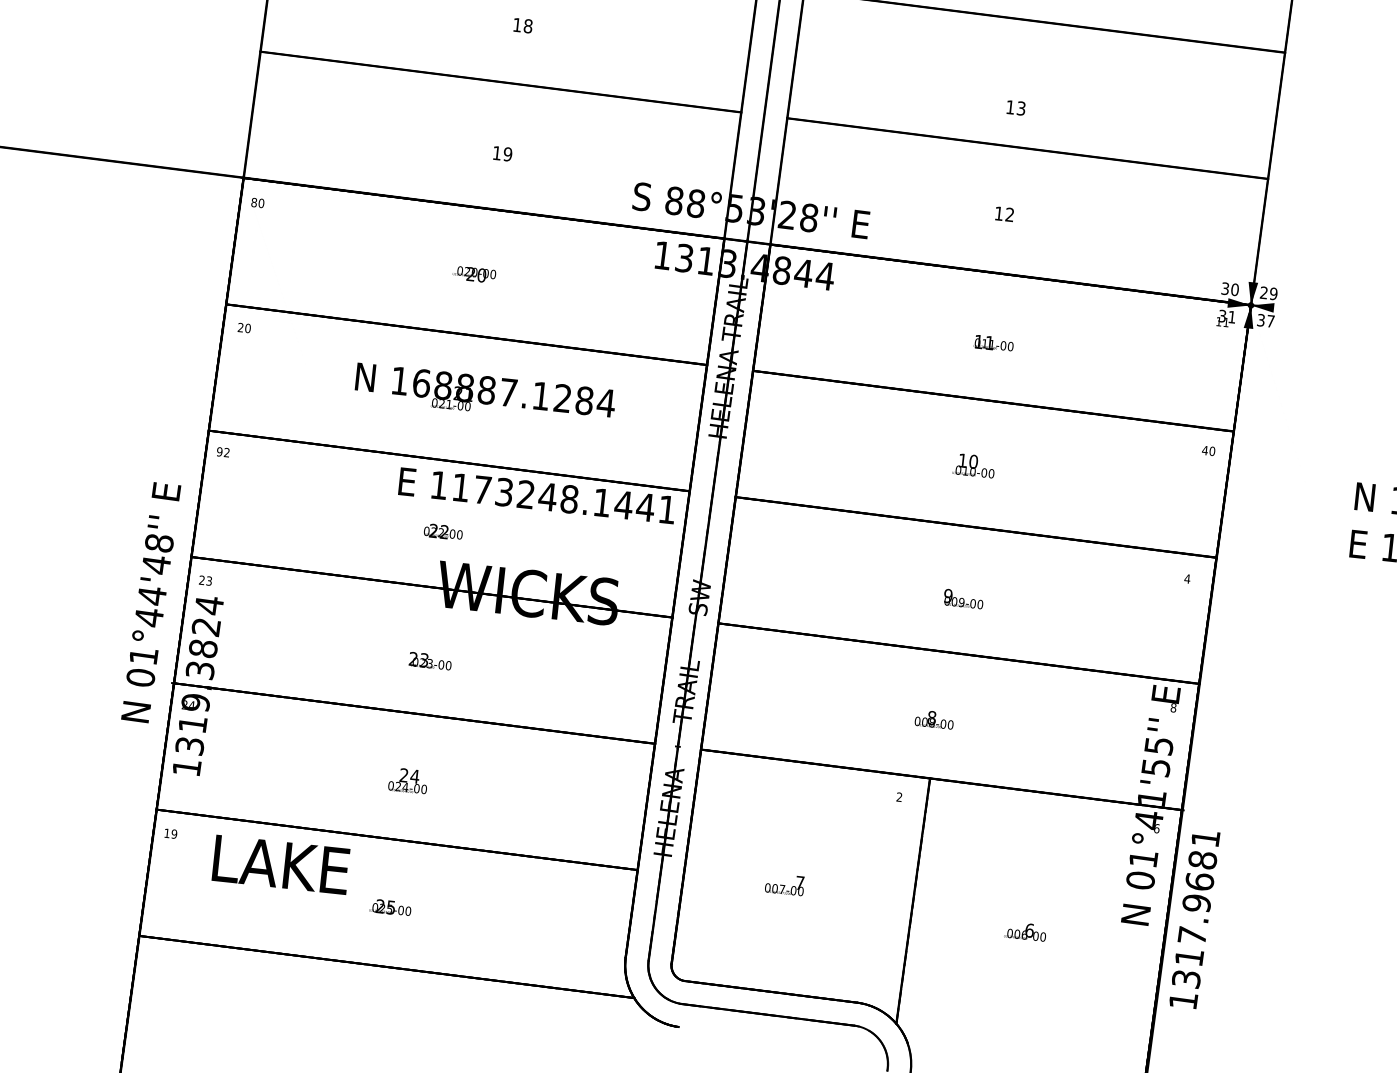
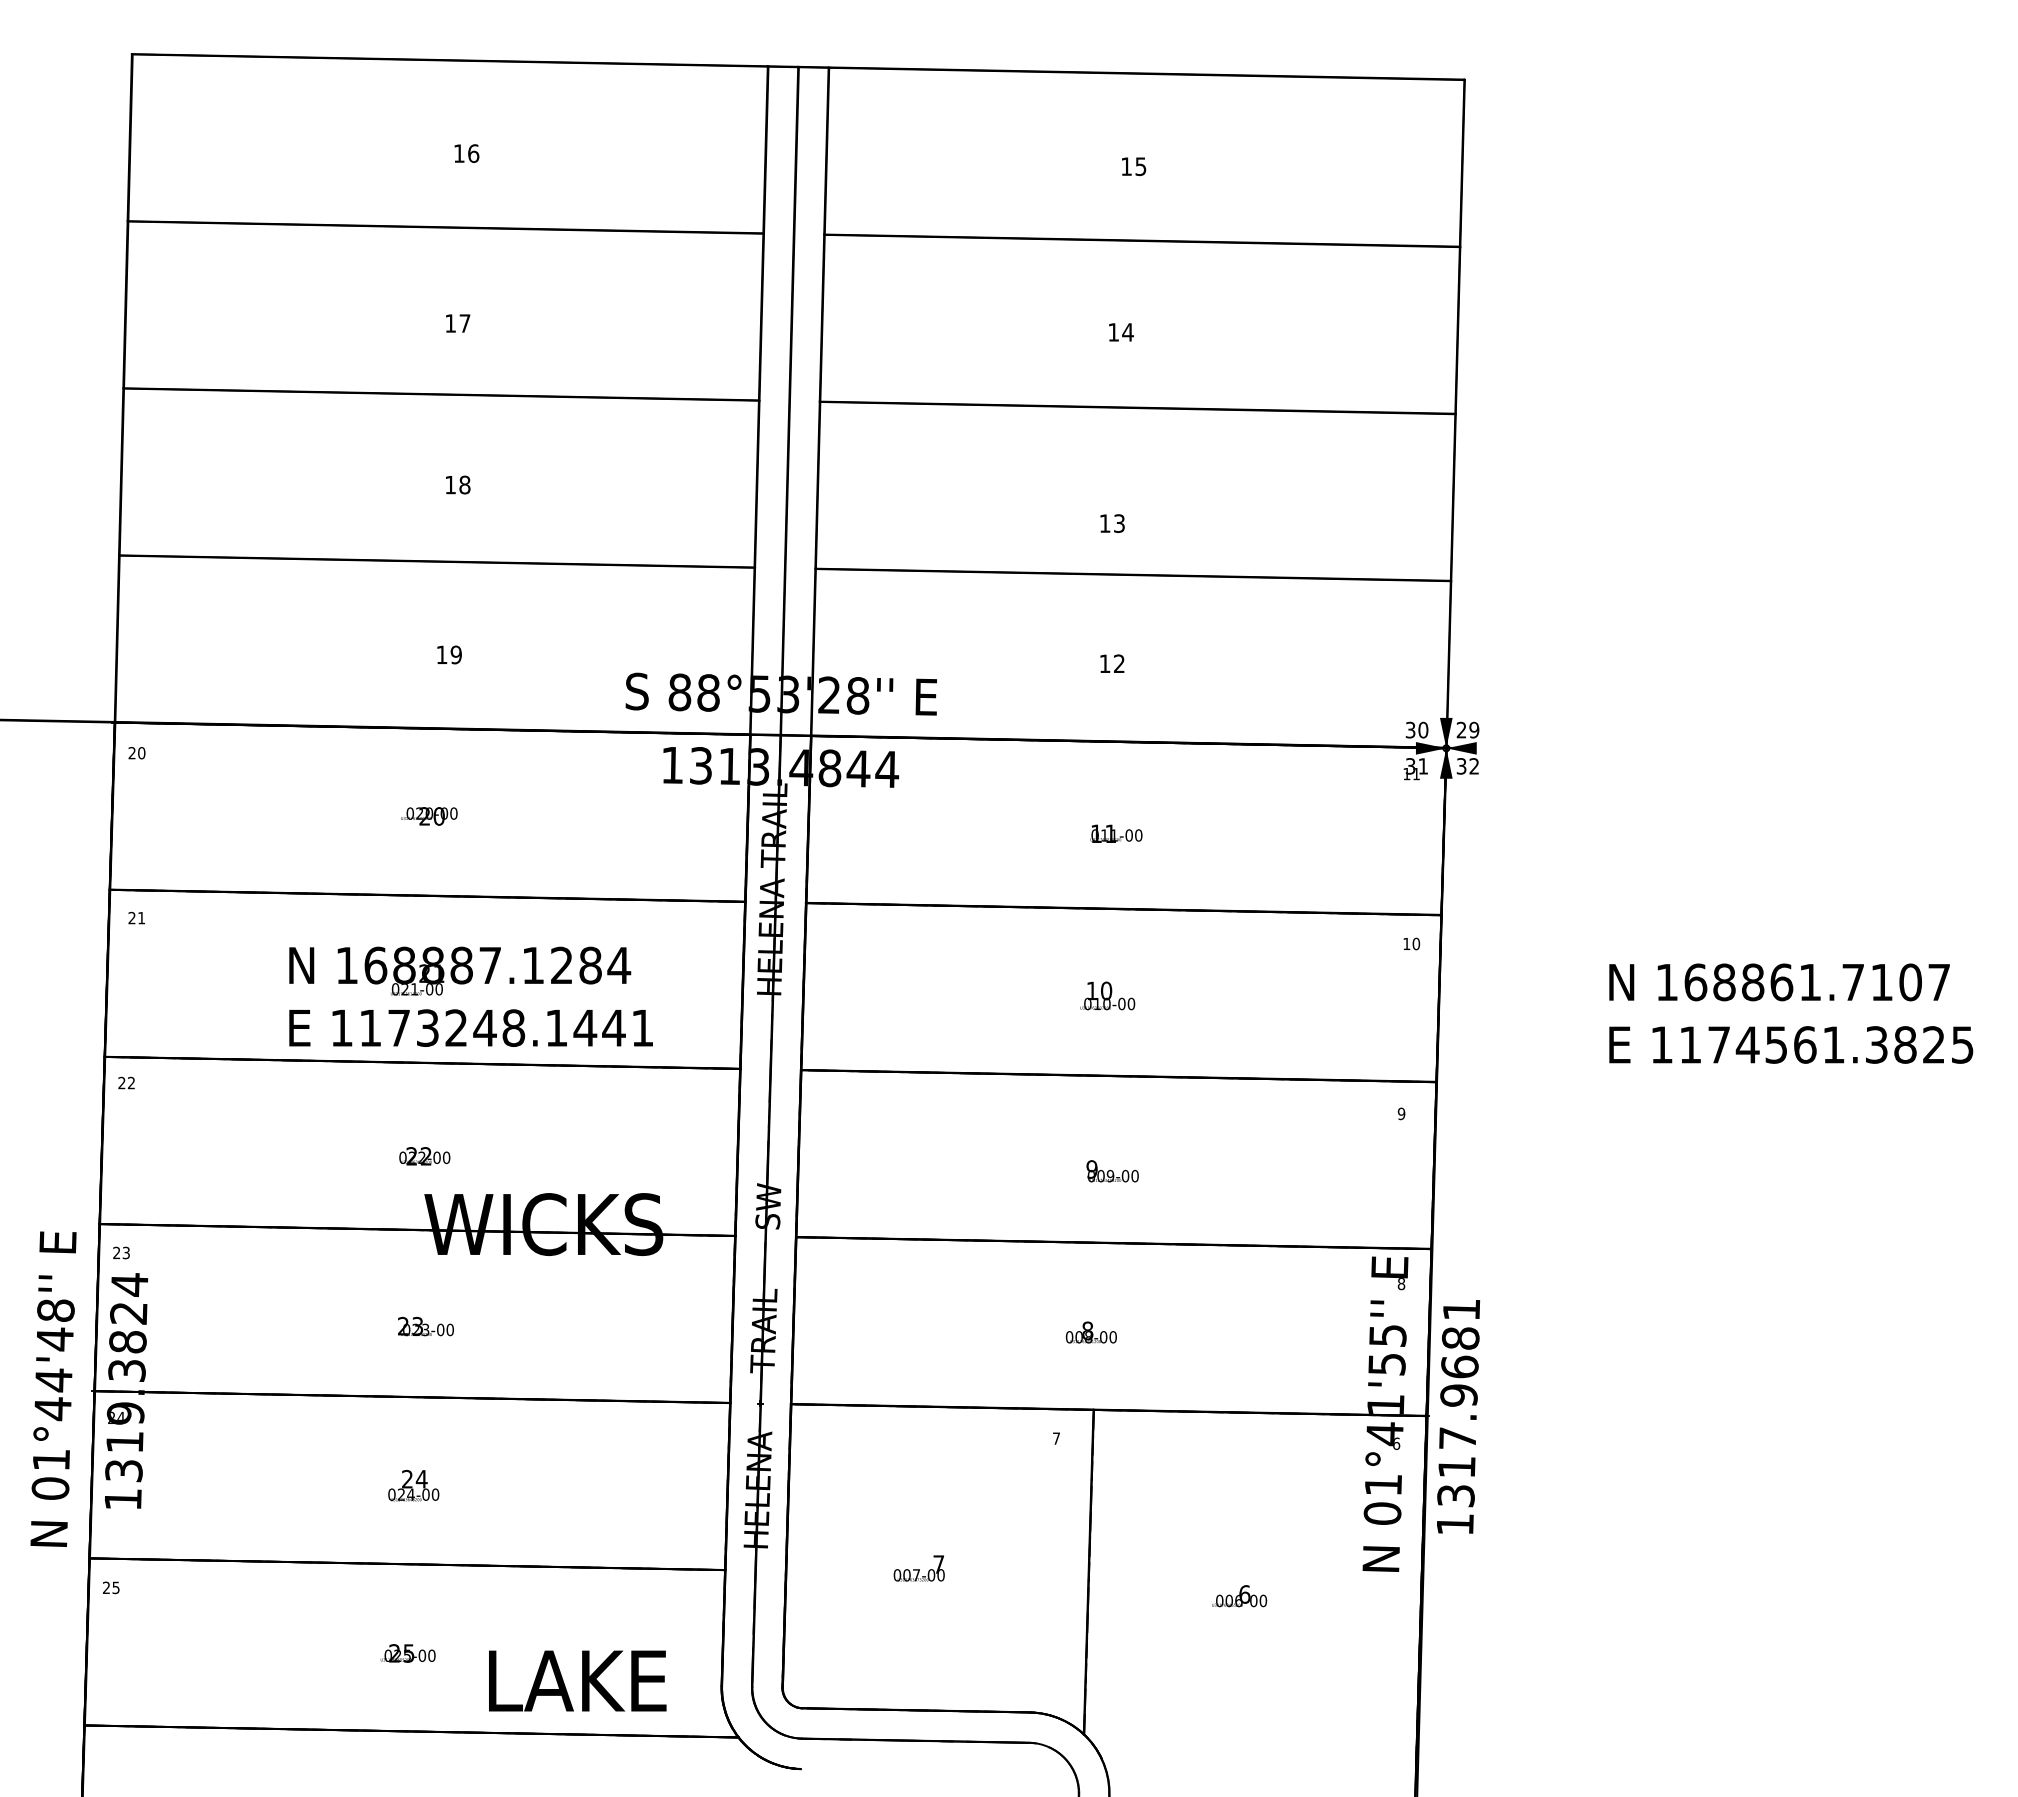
text: (253, 202) -> (131, 753), 80 -> 20
text: (1270, 321) -> (1473, 766), 37 -> 32
text: (247, 327) -> (141, 917), 20 -> 21
text: (1204, 450) -> (1406, 943), 40 -> 10
text: (219, 452) -> (121, 1083), 92 -> 22
text: (536, 495) -> (470, 1027), moved
text: (1187, 578) -> (1401, 1113), 4 -> 9
text: (151, 602) -> (53, 1388), moved
text: (898, 797) -> (1055, 1438), 2 -> 7
text: (170, 833) -> (111, 1587), 19 -> 25
text: (281, 864) -> (577, 1680), moved
text: (1194, 919) -> (1458, 1416), moved

